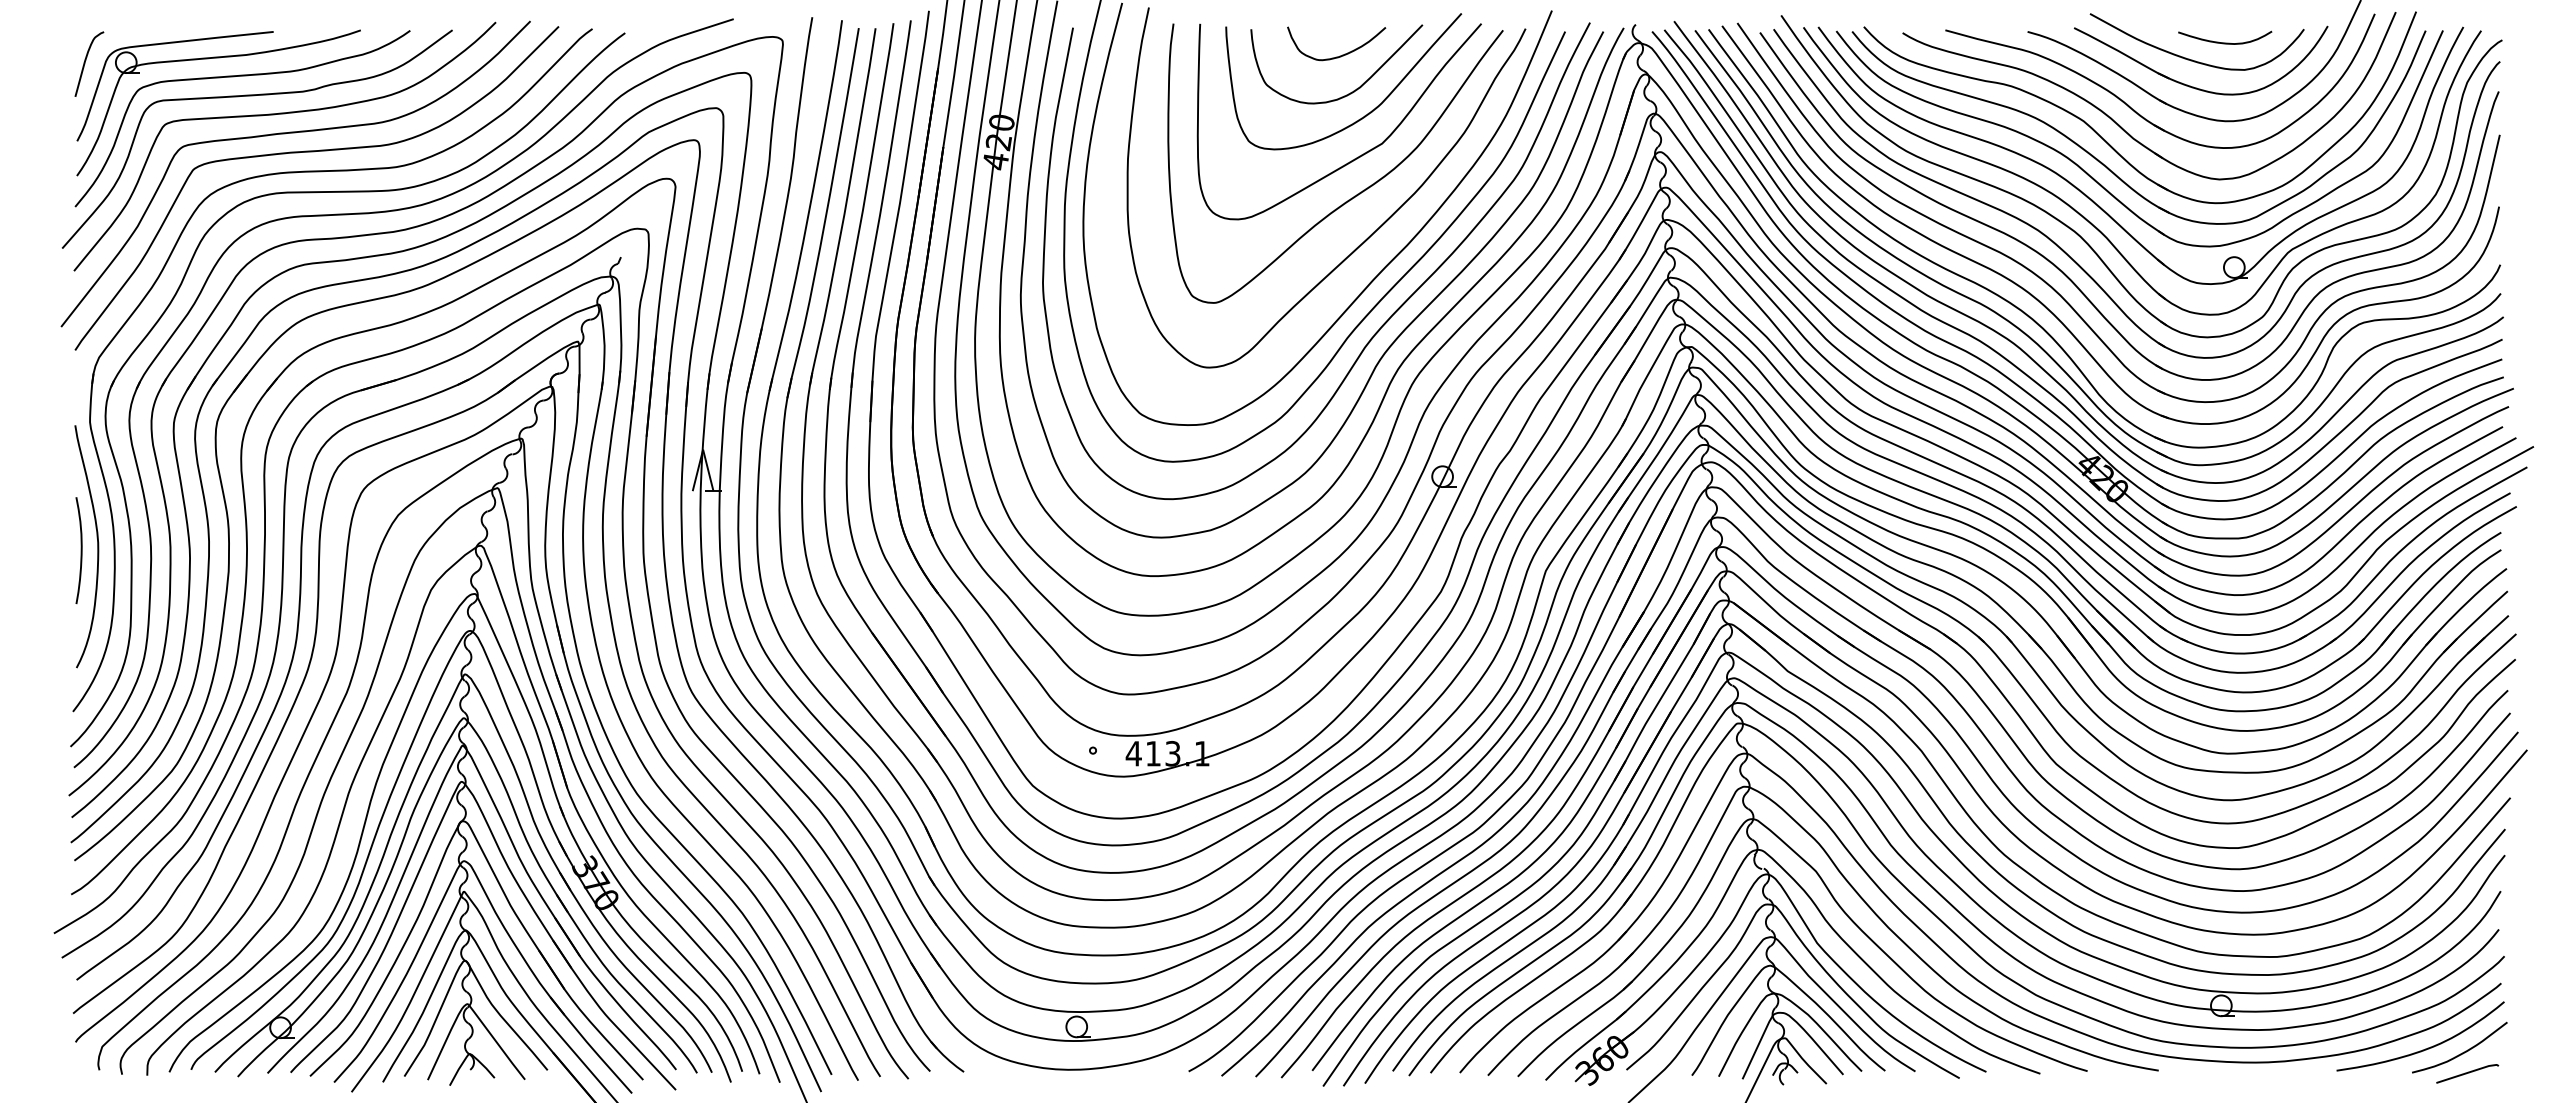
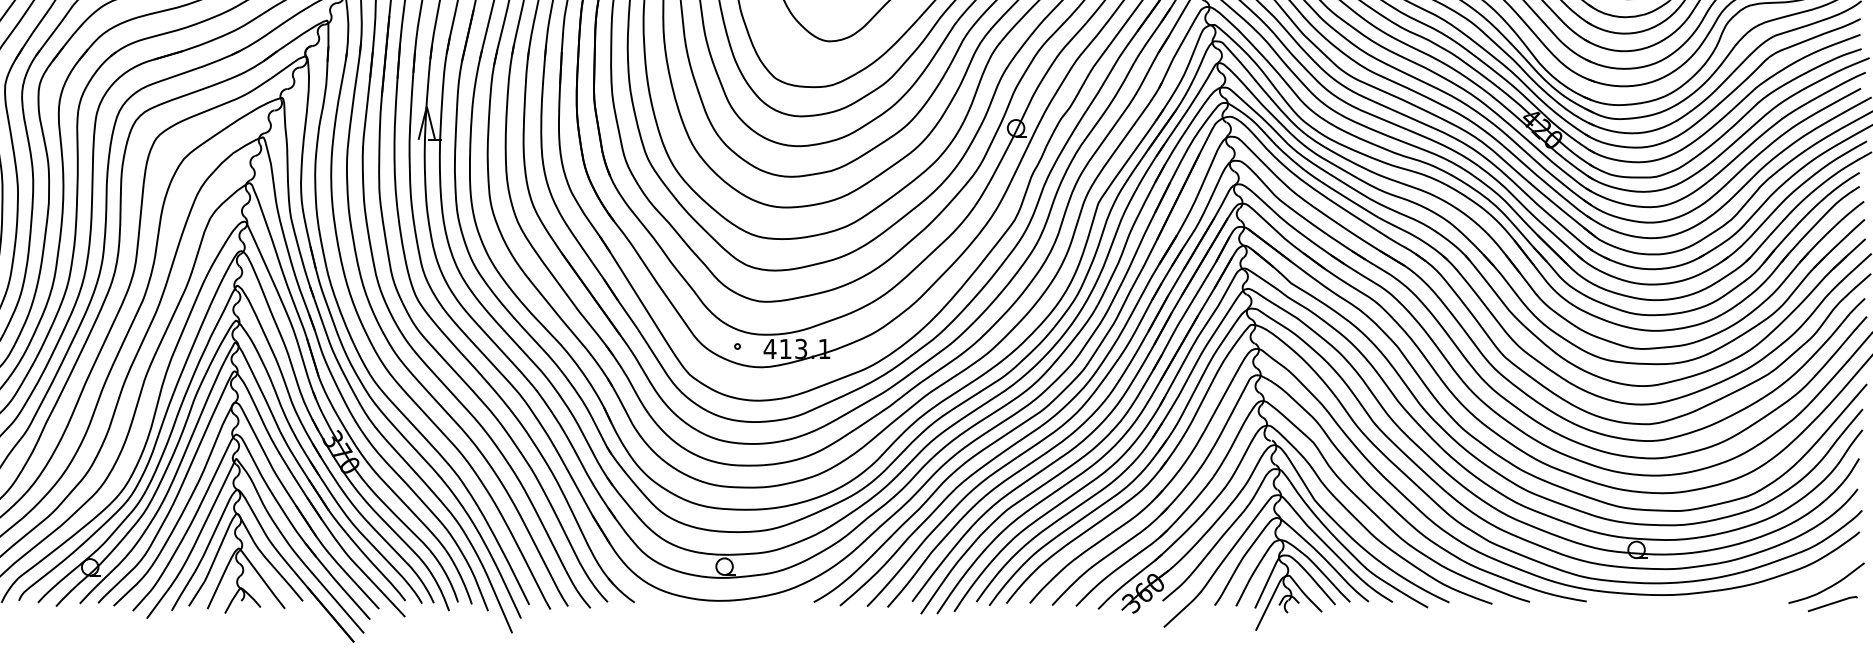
curve: (2425, 1048) -> (1799, 583), removed

